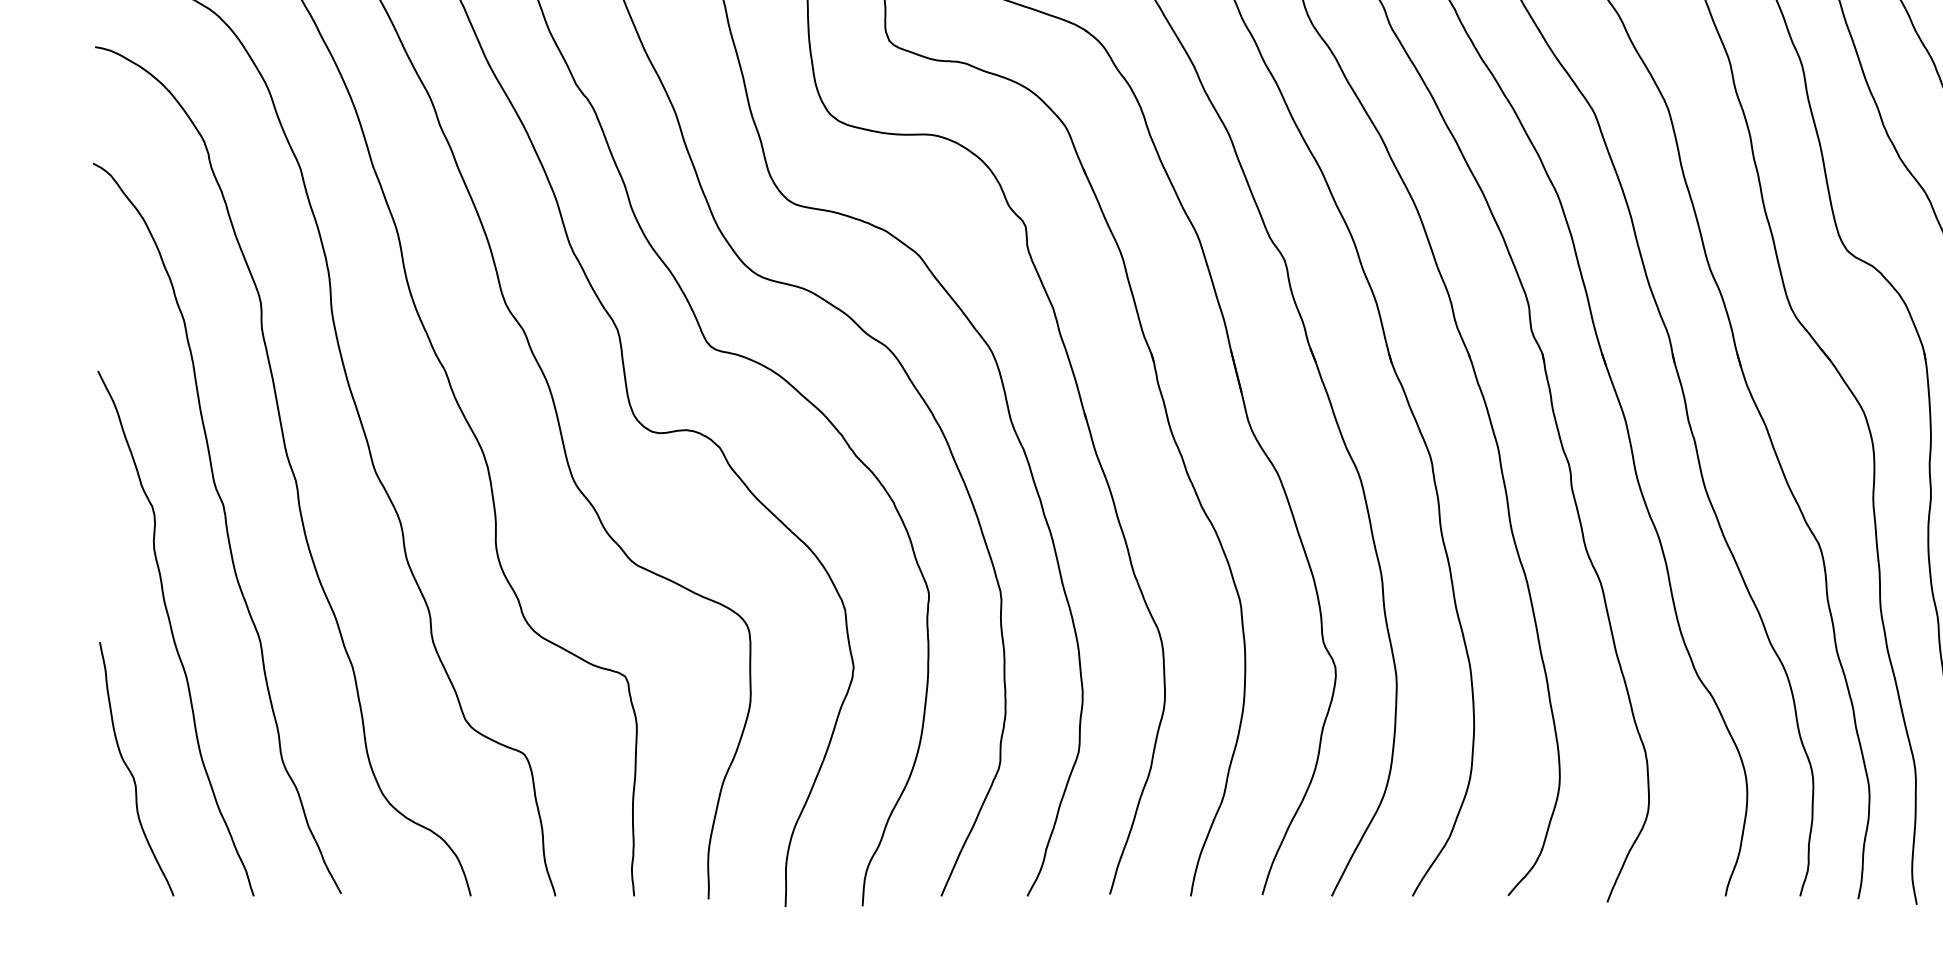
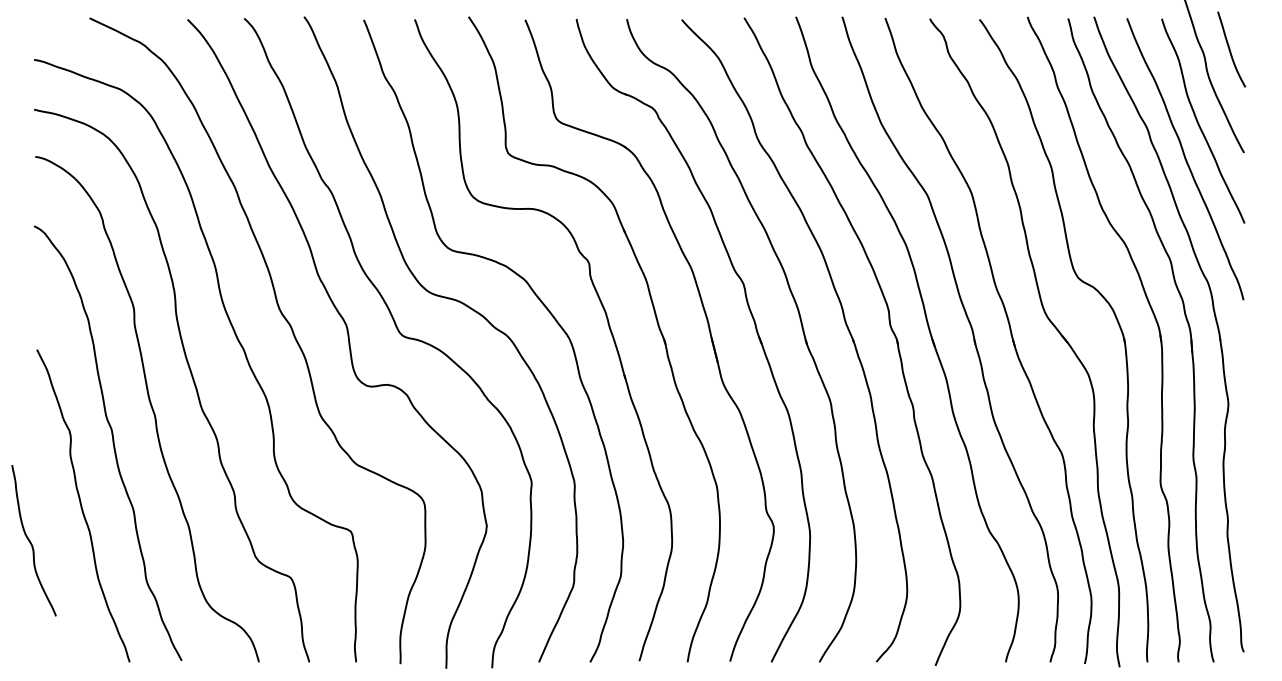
curve: (132, 772) -> (31, 542), moved

